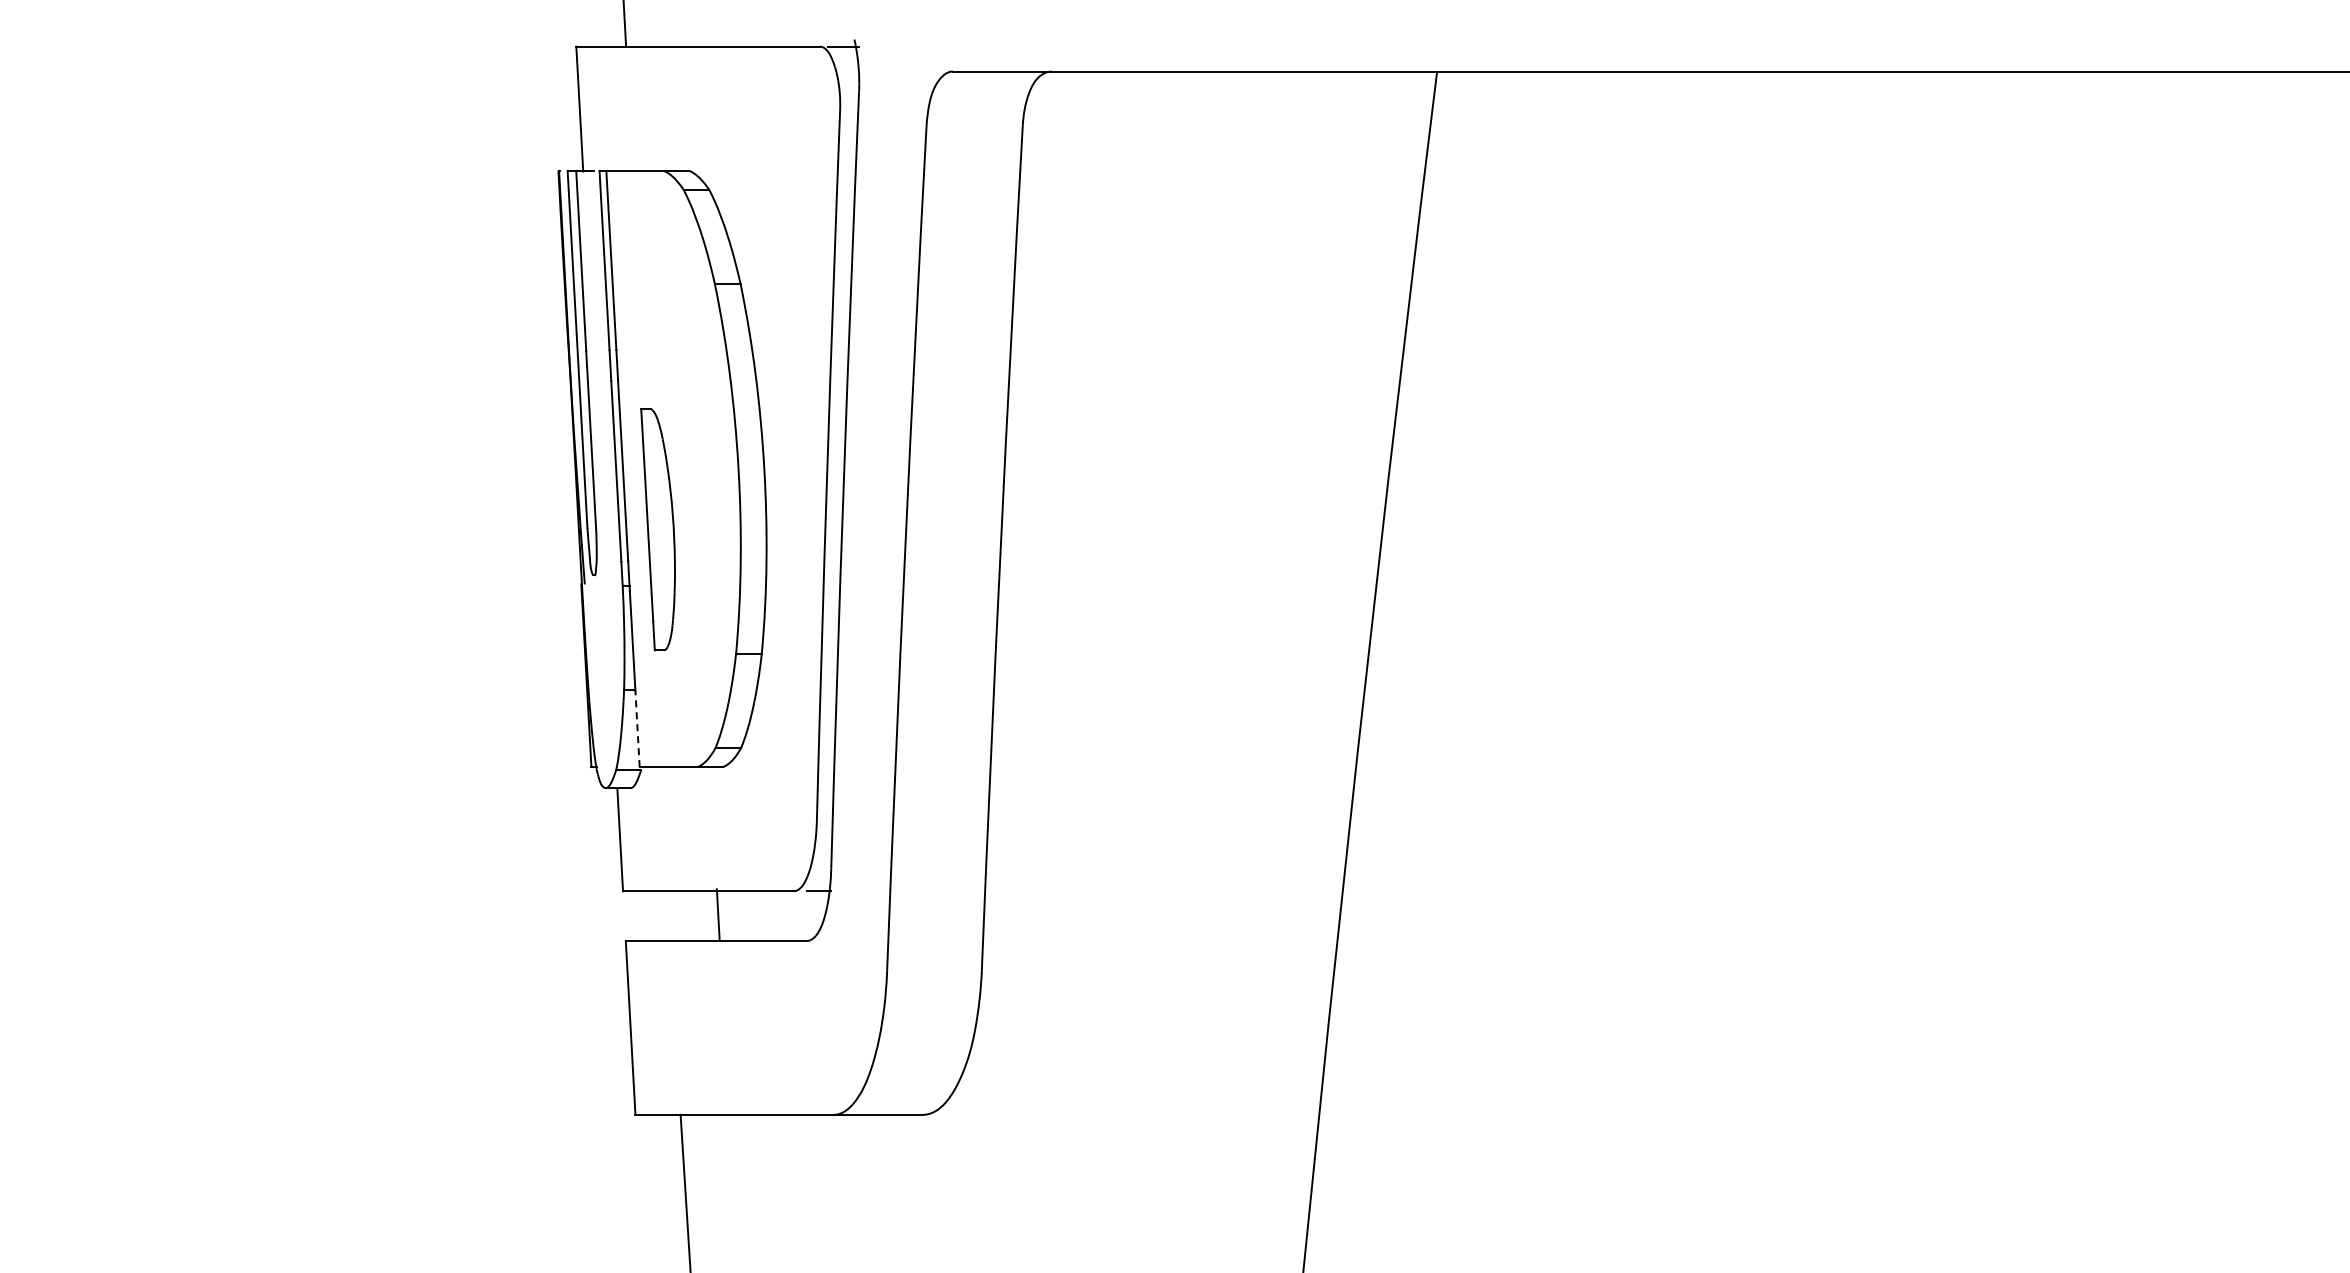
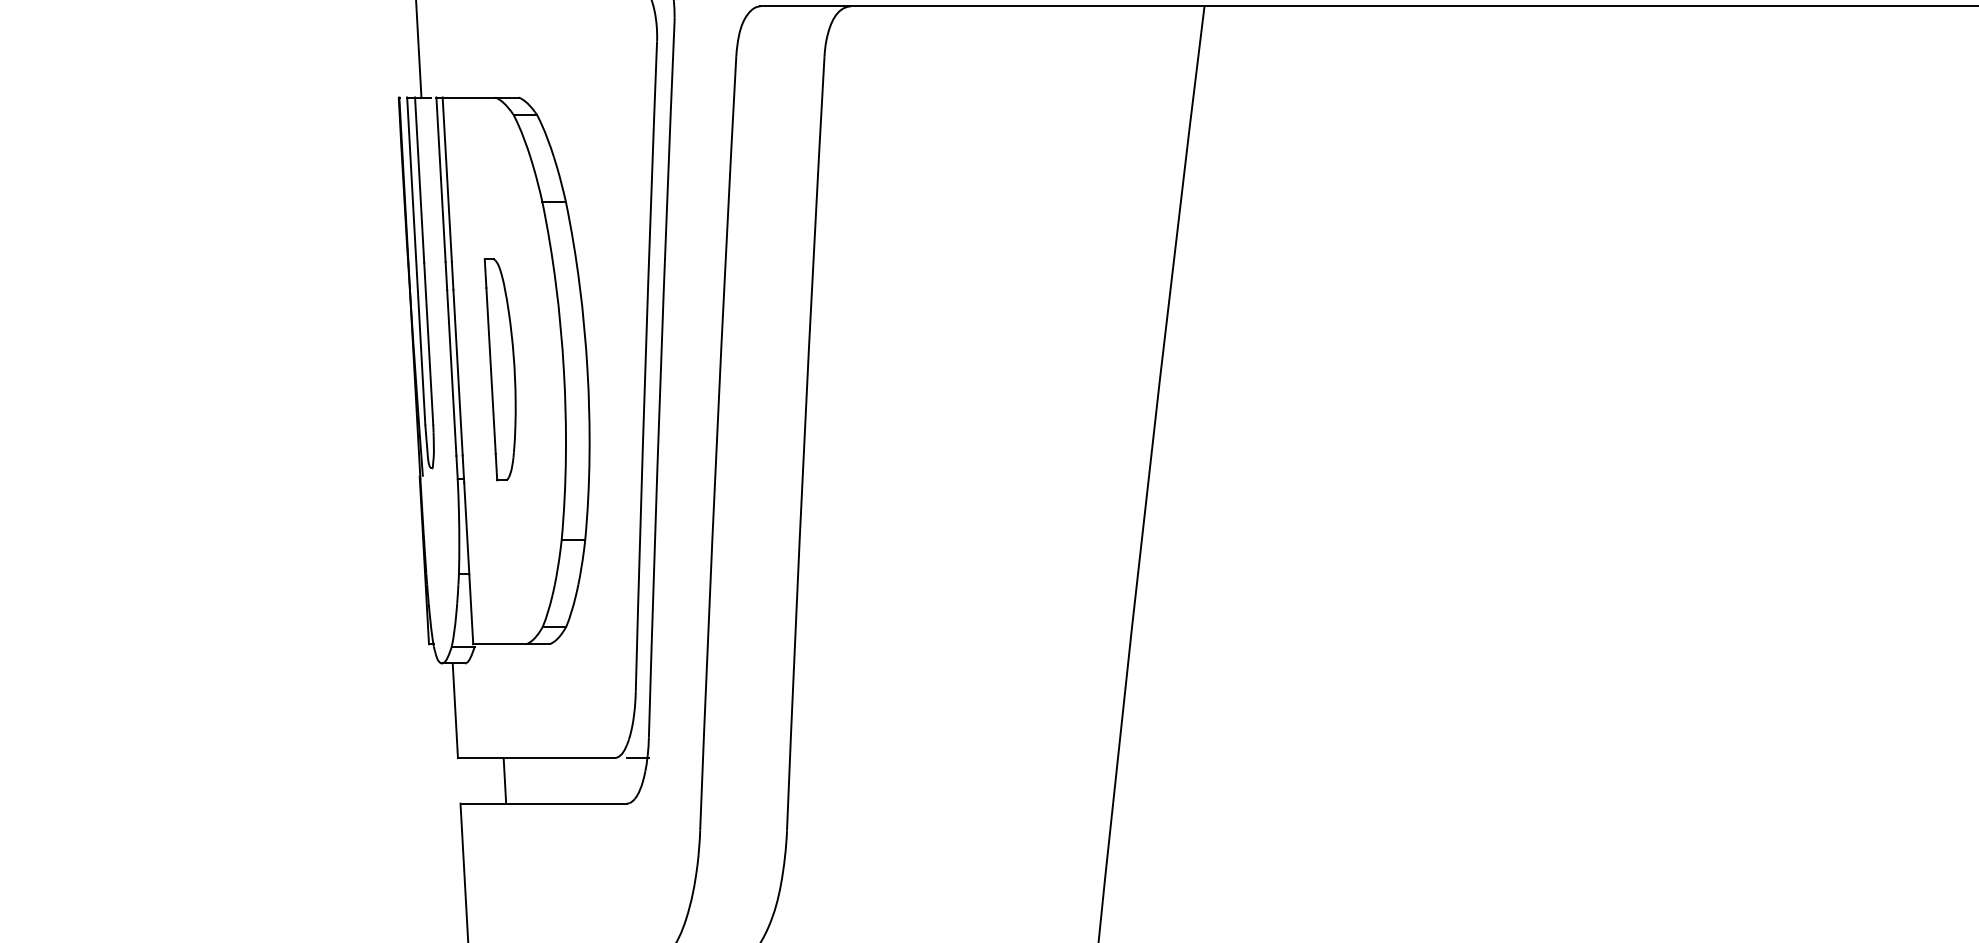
part: (657, 529) -> (499, 369), moved
line: (637, 728) -> (471, 608), dashed -> solid
line: (717, 913) -> (504, 780), moved

